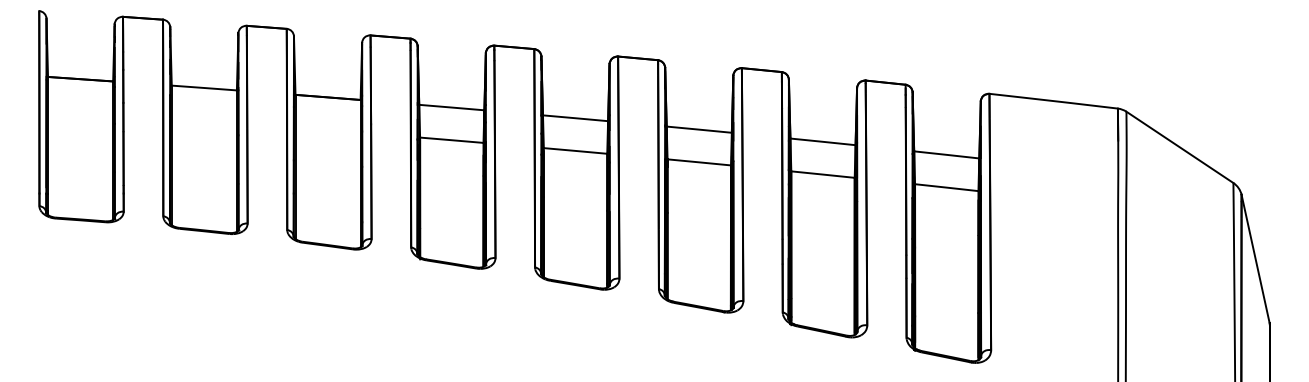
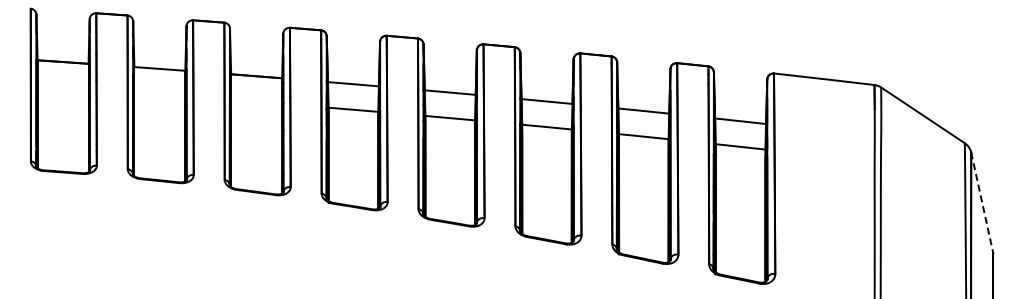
line: (1255, 260) -> (982, 203), solid -> dashed

